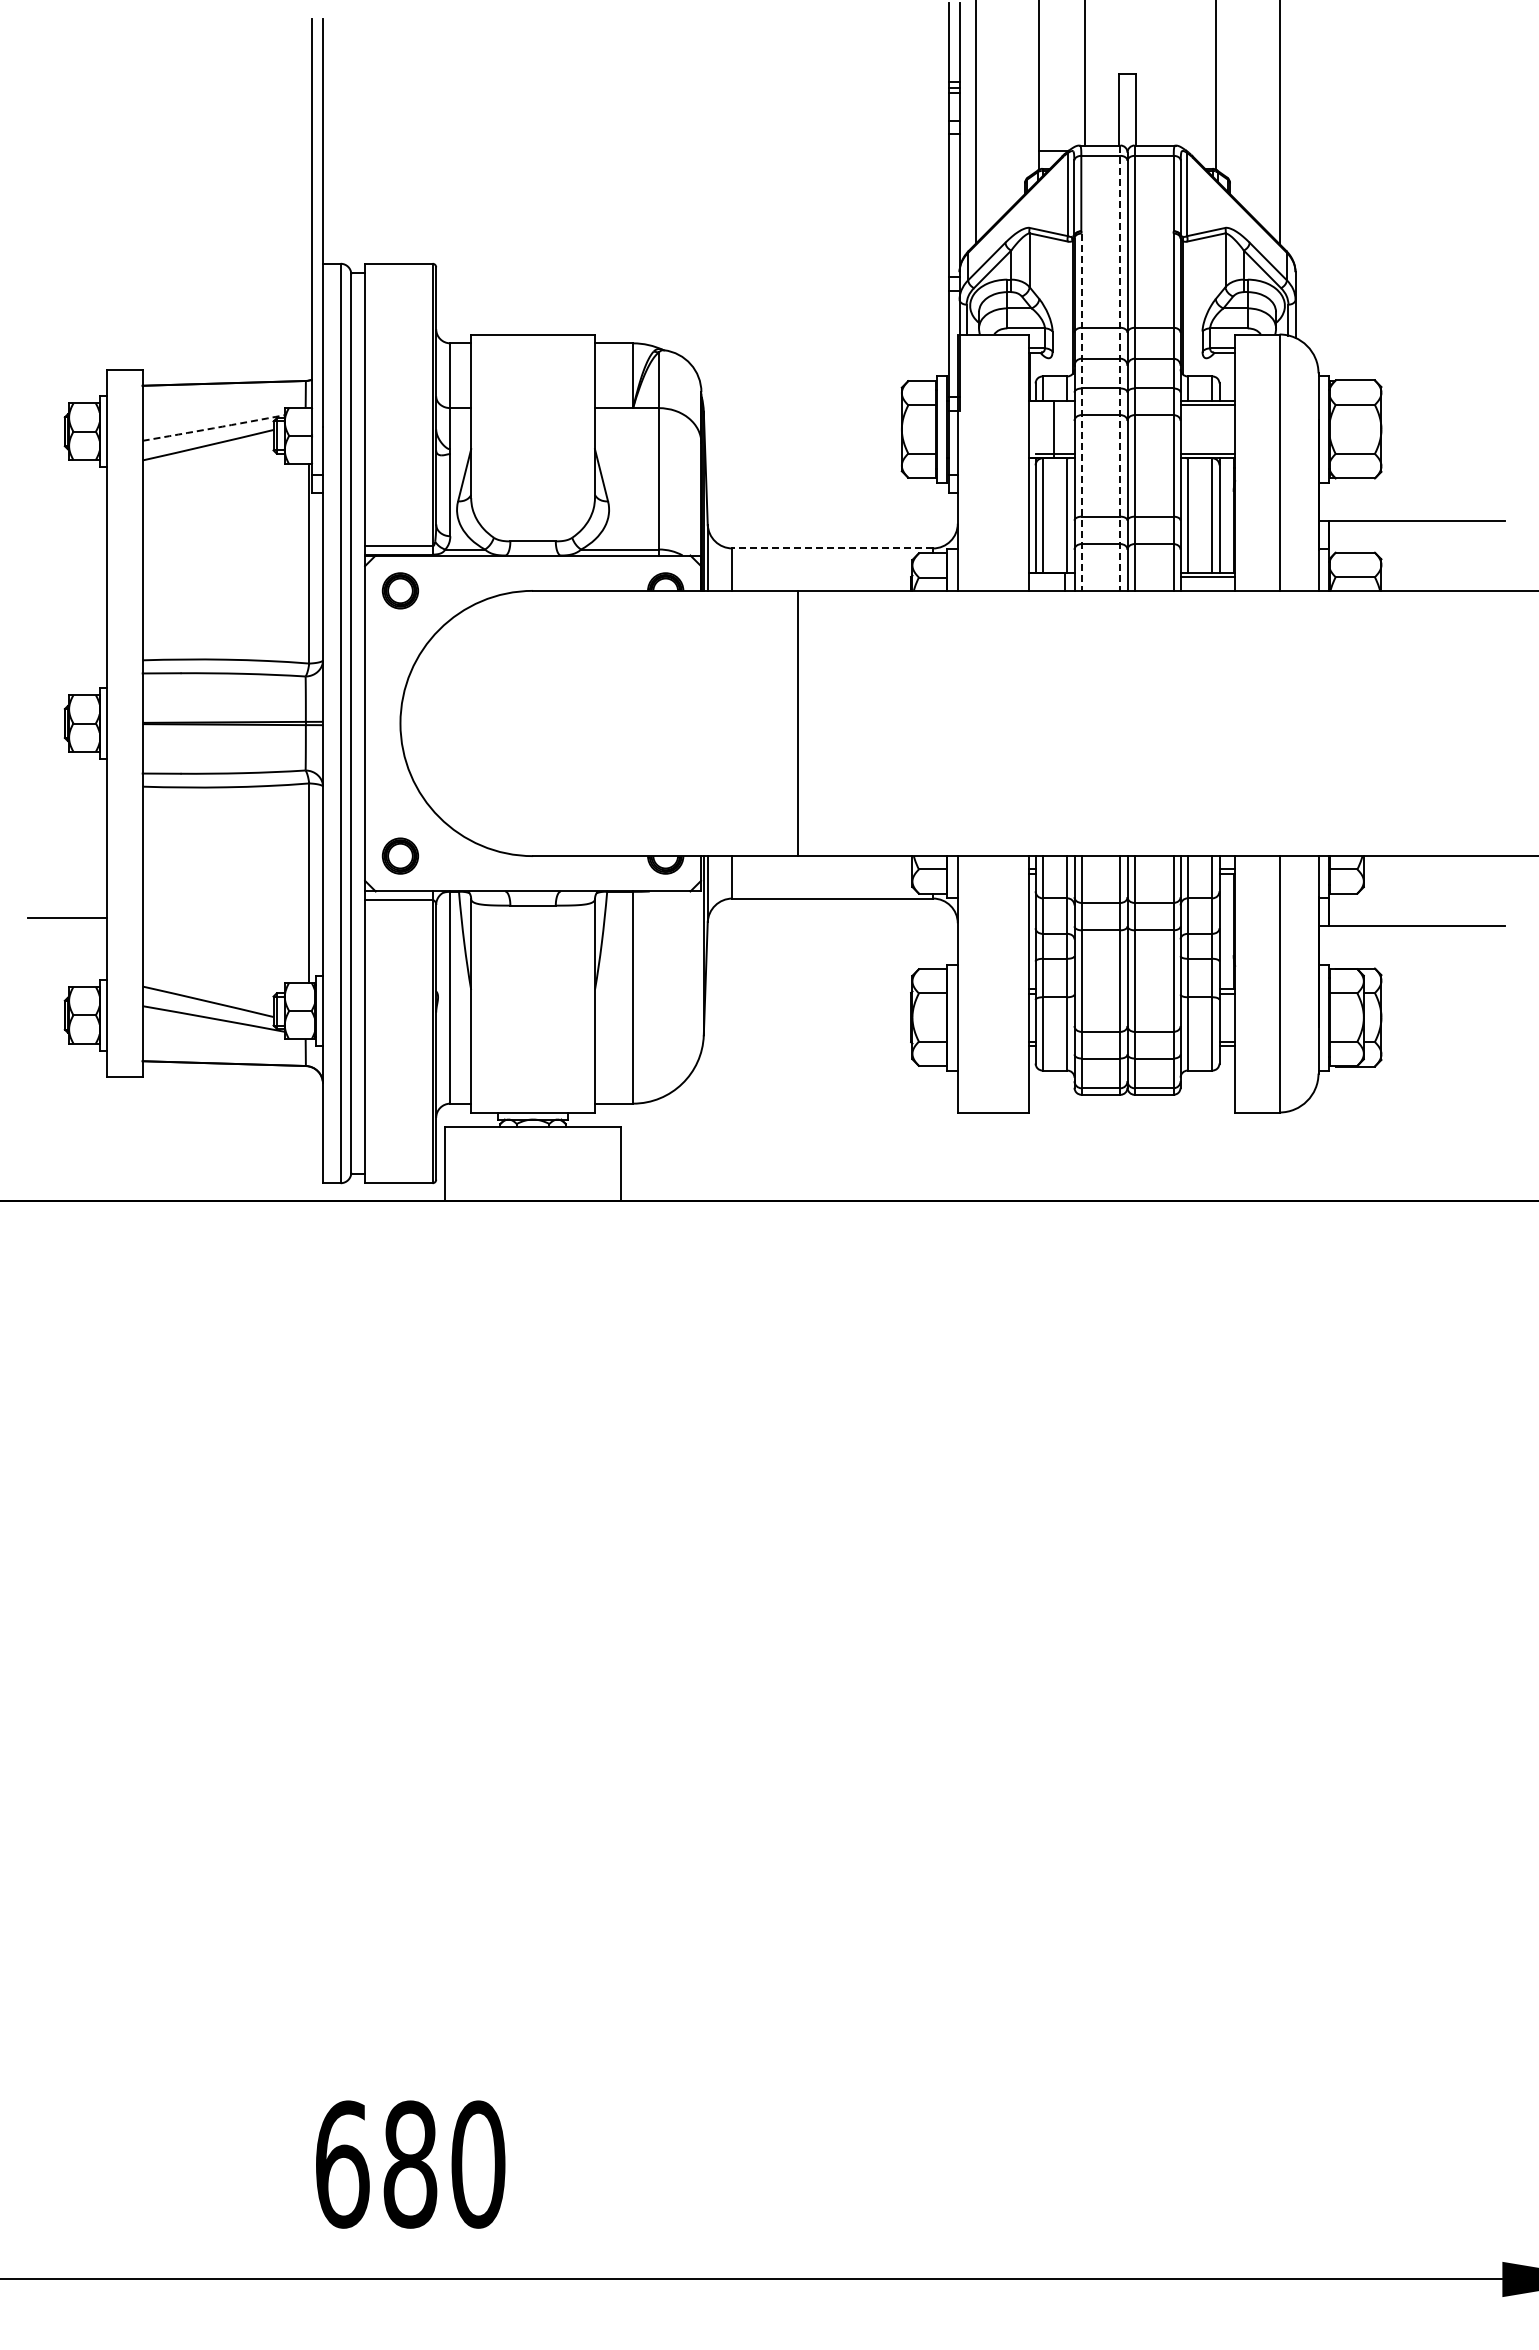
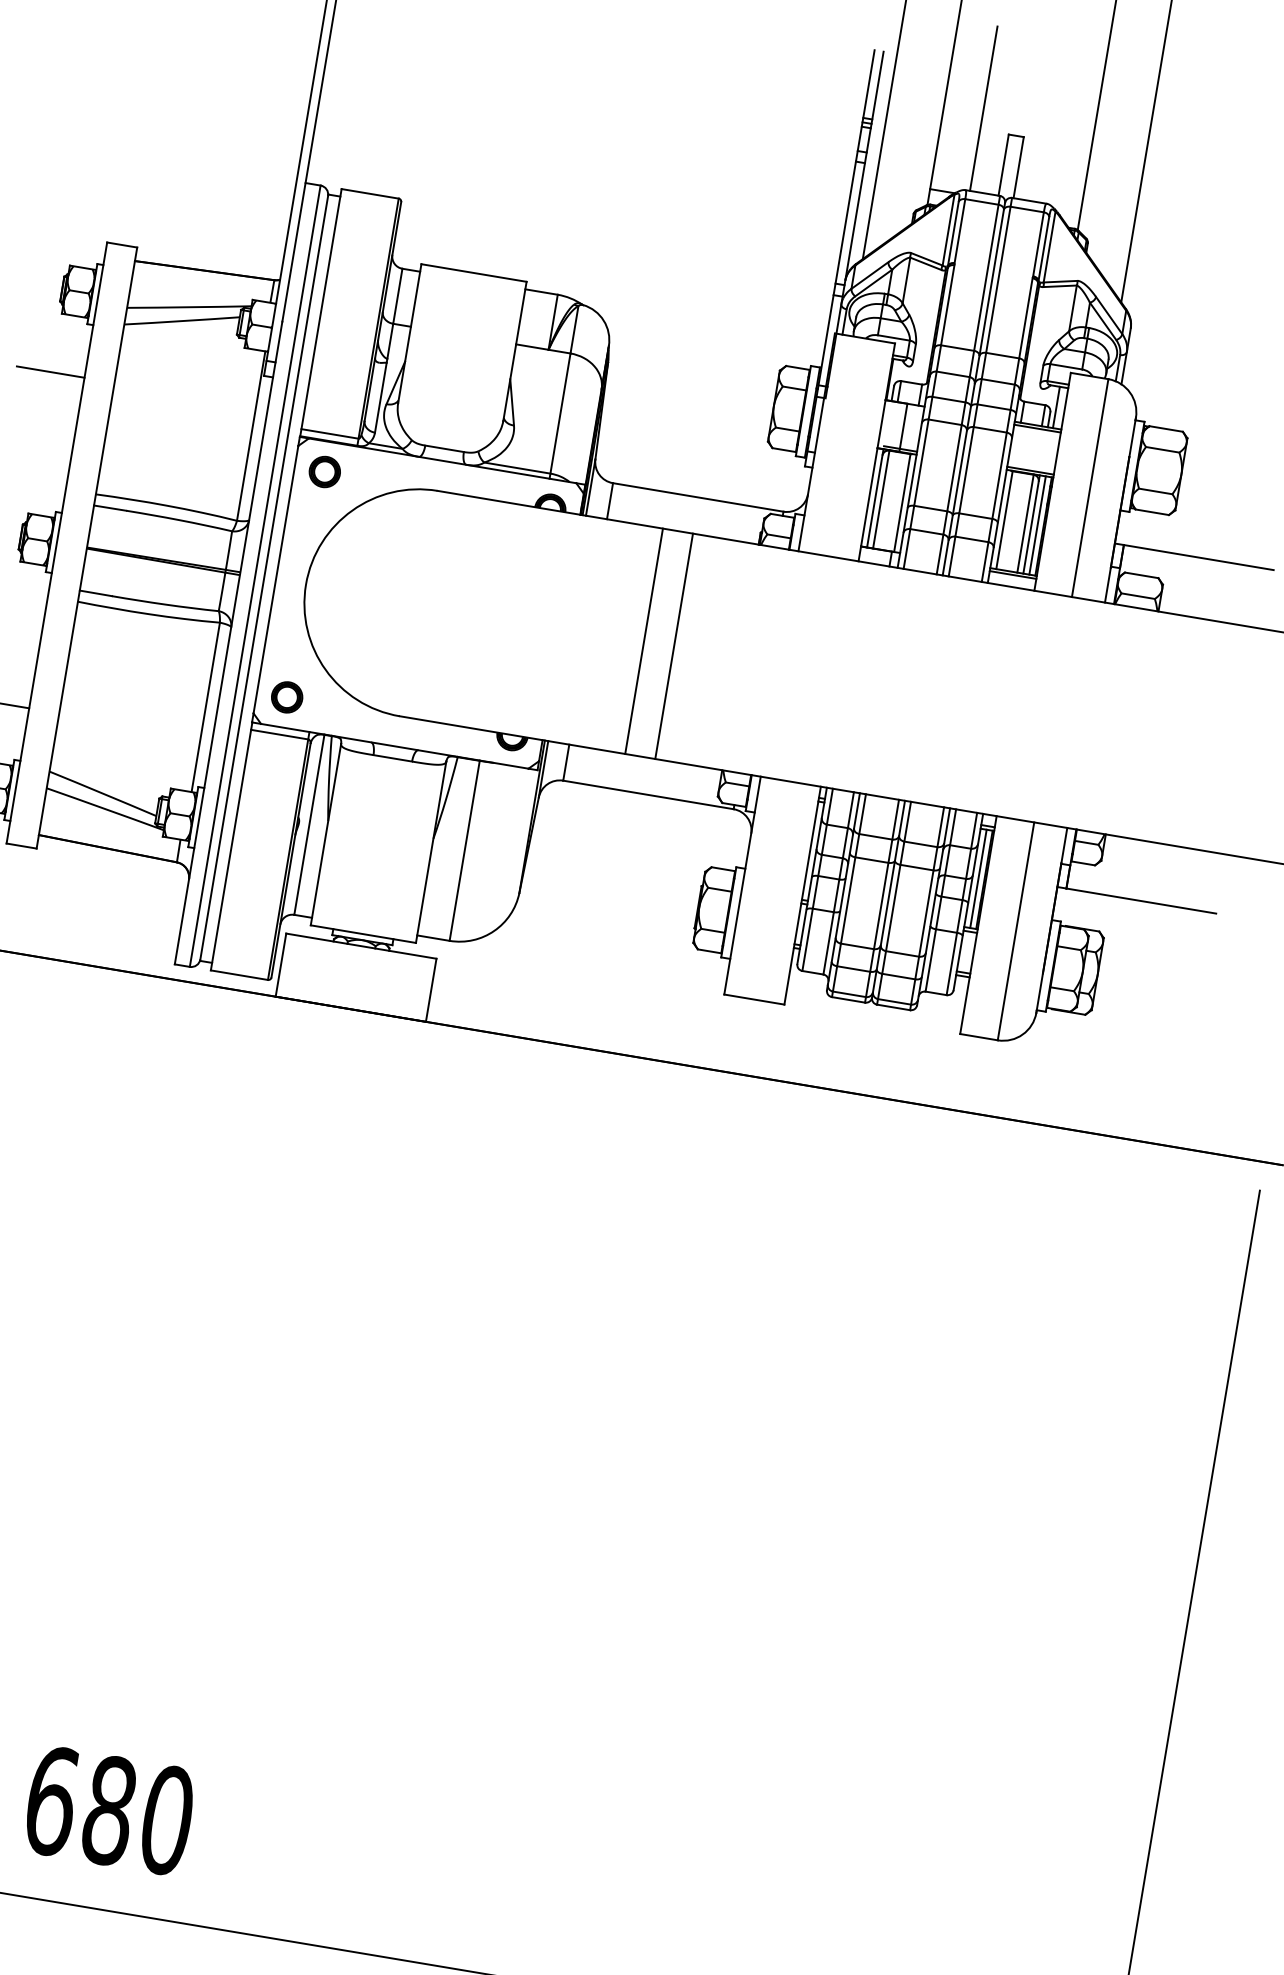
line: (1120, 368) -> (968, 385), dashed -> solid
line: (1225, 376) -> (1056, 407), added
line: (1081, 412) -> (928, 417), dashed -> solid
arc: (213, 428) -> (189, 307), dashed -> solid
line: (1226, 515) -> (1037, 525), added
line: (67, 529) -> (50, 372), added
line: (832, 548) -> (698, 497), dashed -> solid
line: (833, 723) -> (673, 646), added
line: (1226, 931) -> (978, 878), added

